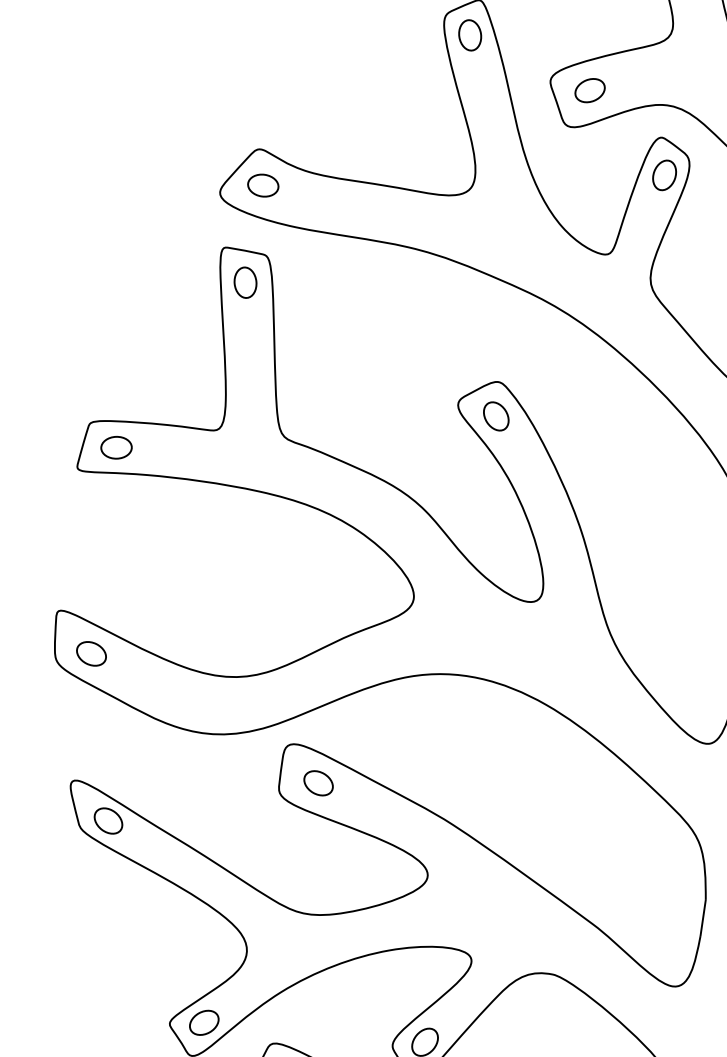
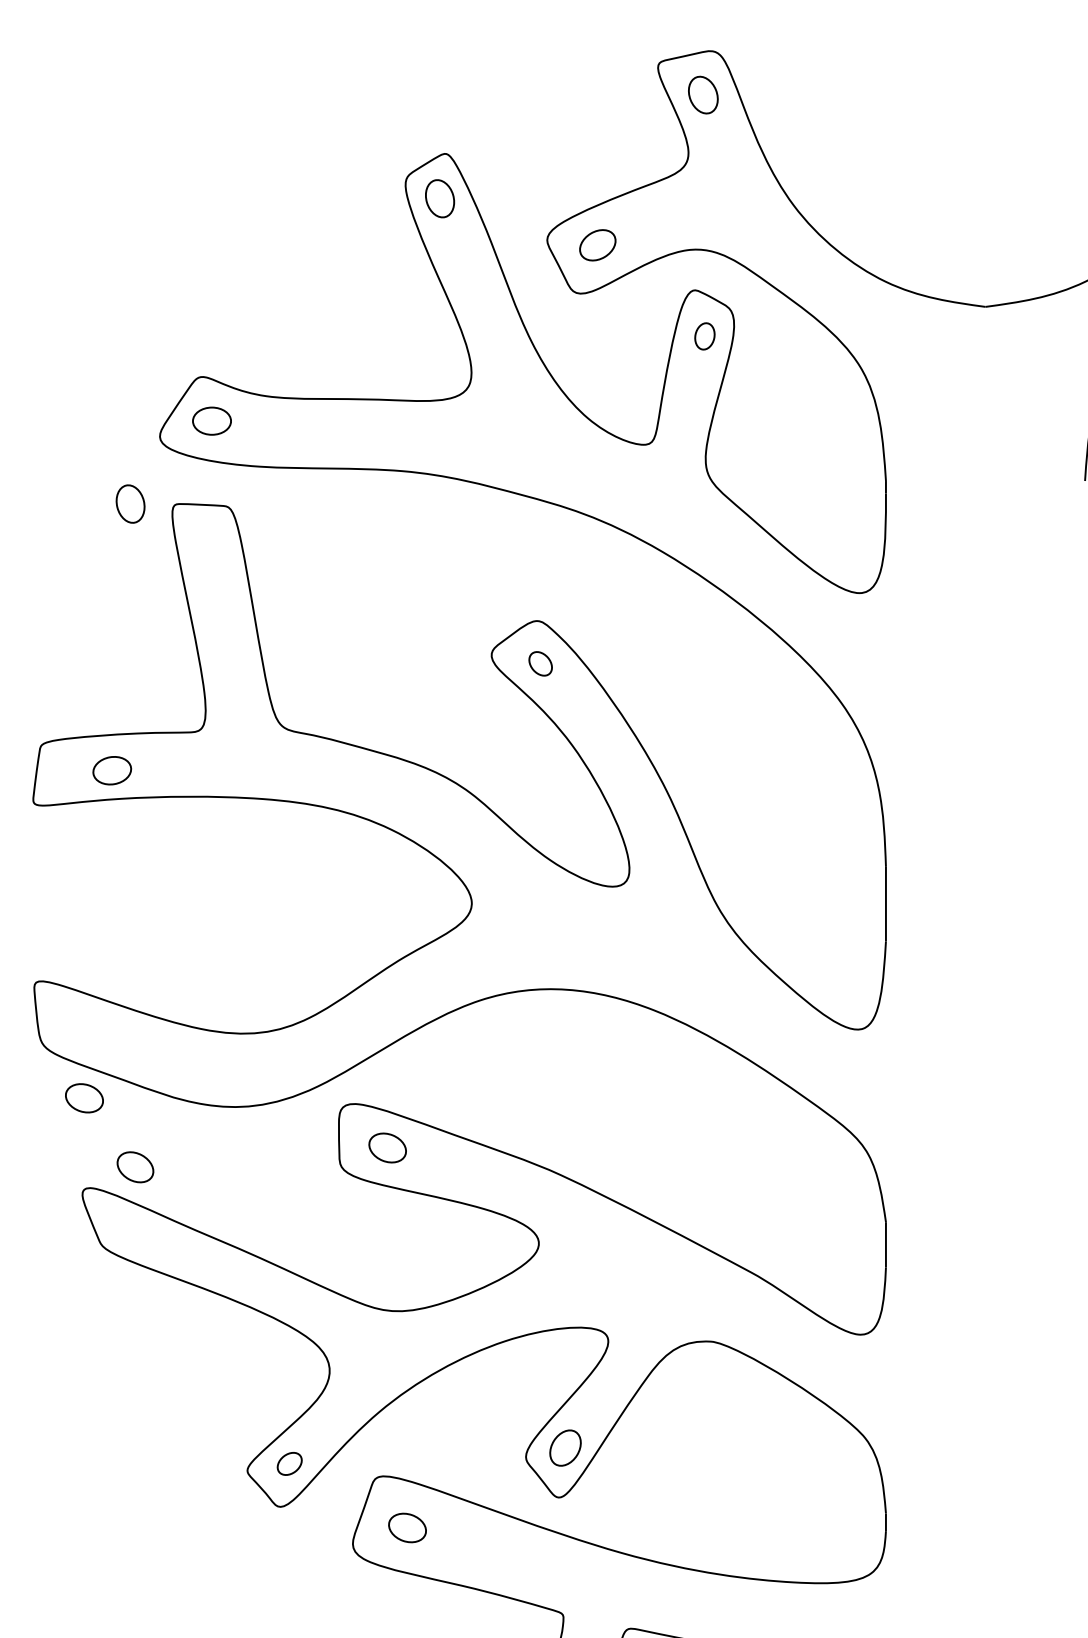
part: (664, 175) -> (704, 336), size x0.7
part: (245, 282) -> (130, 503), moved
part: (496, 416) -> (540, 663), size x0.7
part: (116, 447) -> (112, 770), moved
part: (91, 654) -> (84, 1098), moved
part: (108, 821) -> (135, 1167), moved
part: (204, 1022) -> (289, 1463), size x0.7

